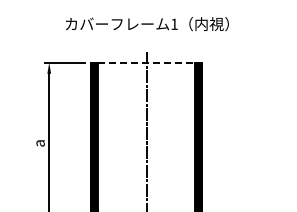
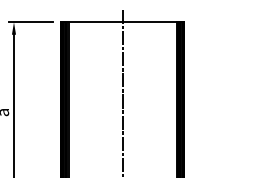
line: (147, 62) -> (123, 22), dashed -> solid

